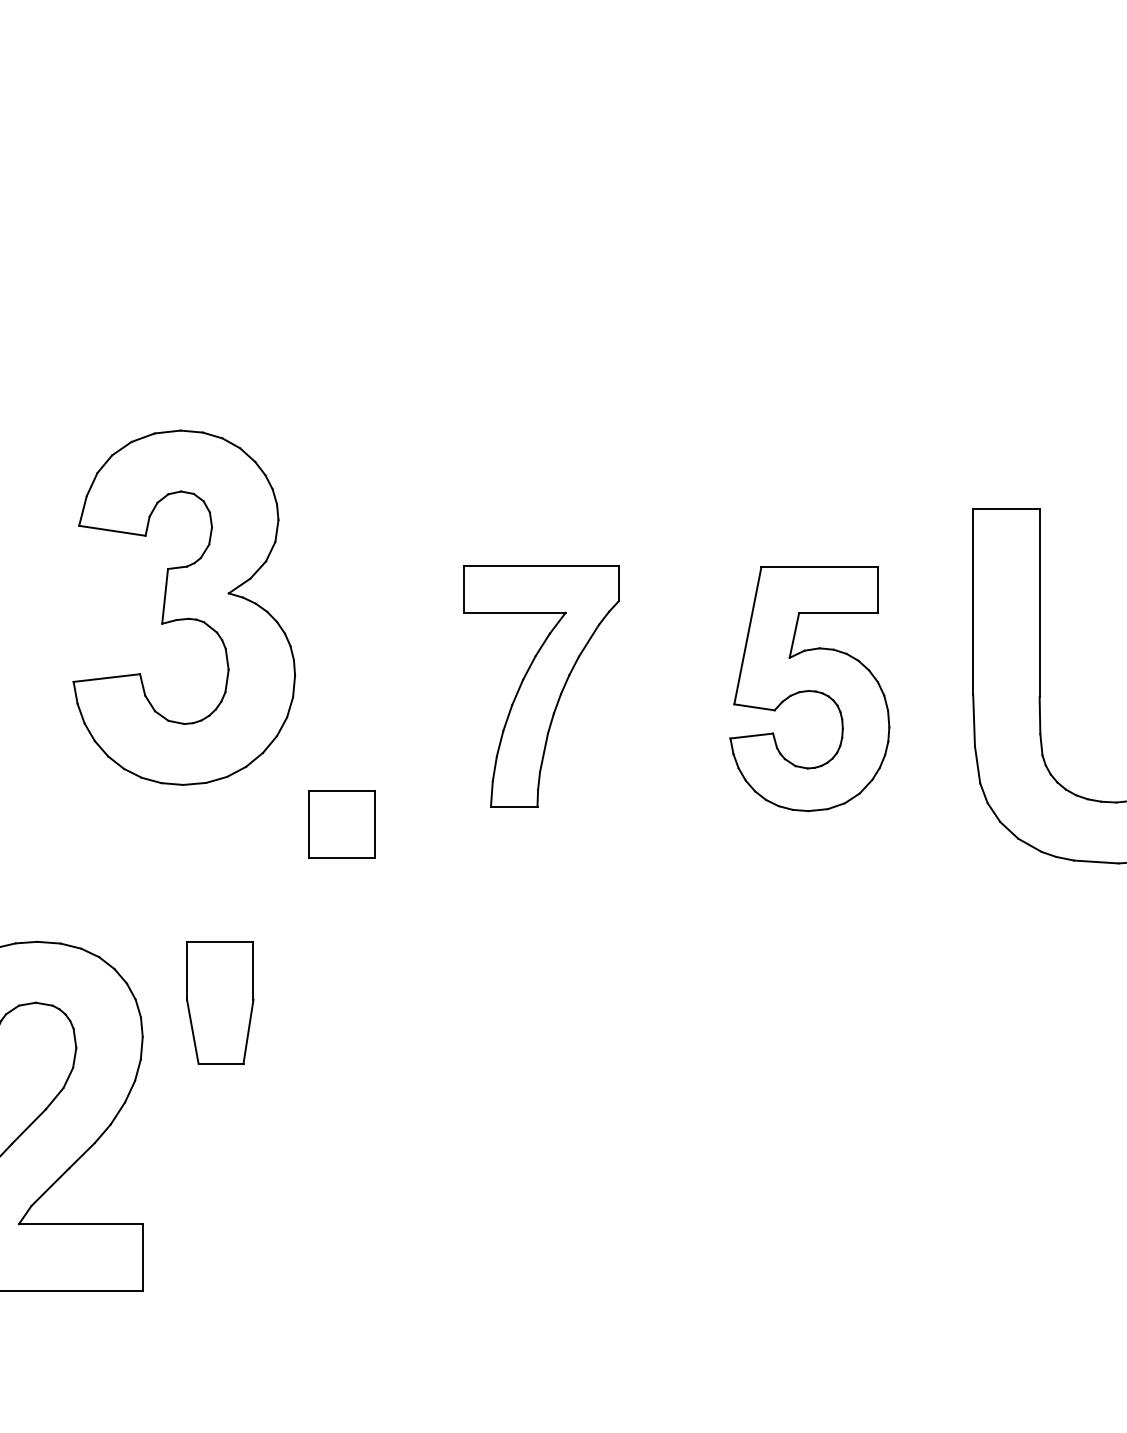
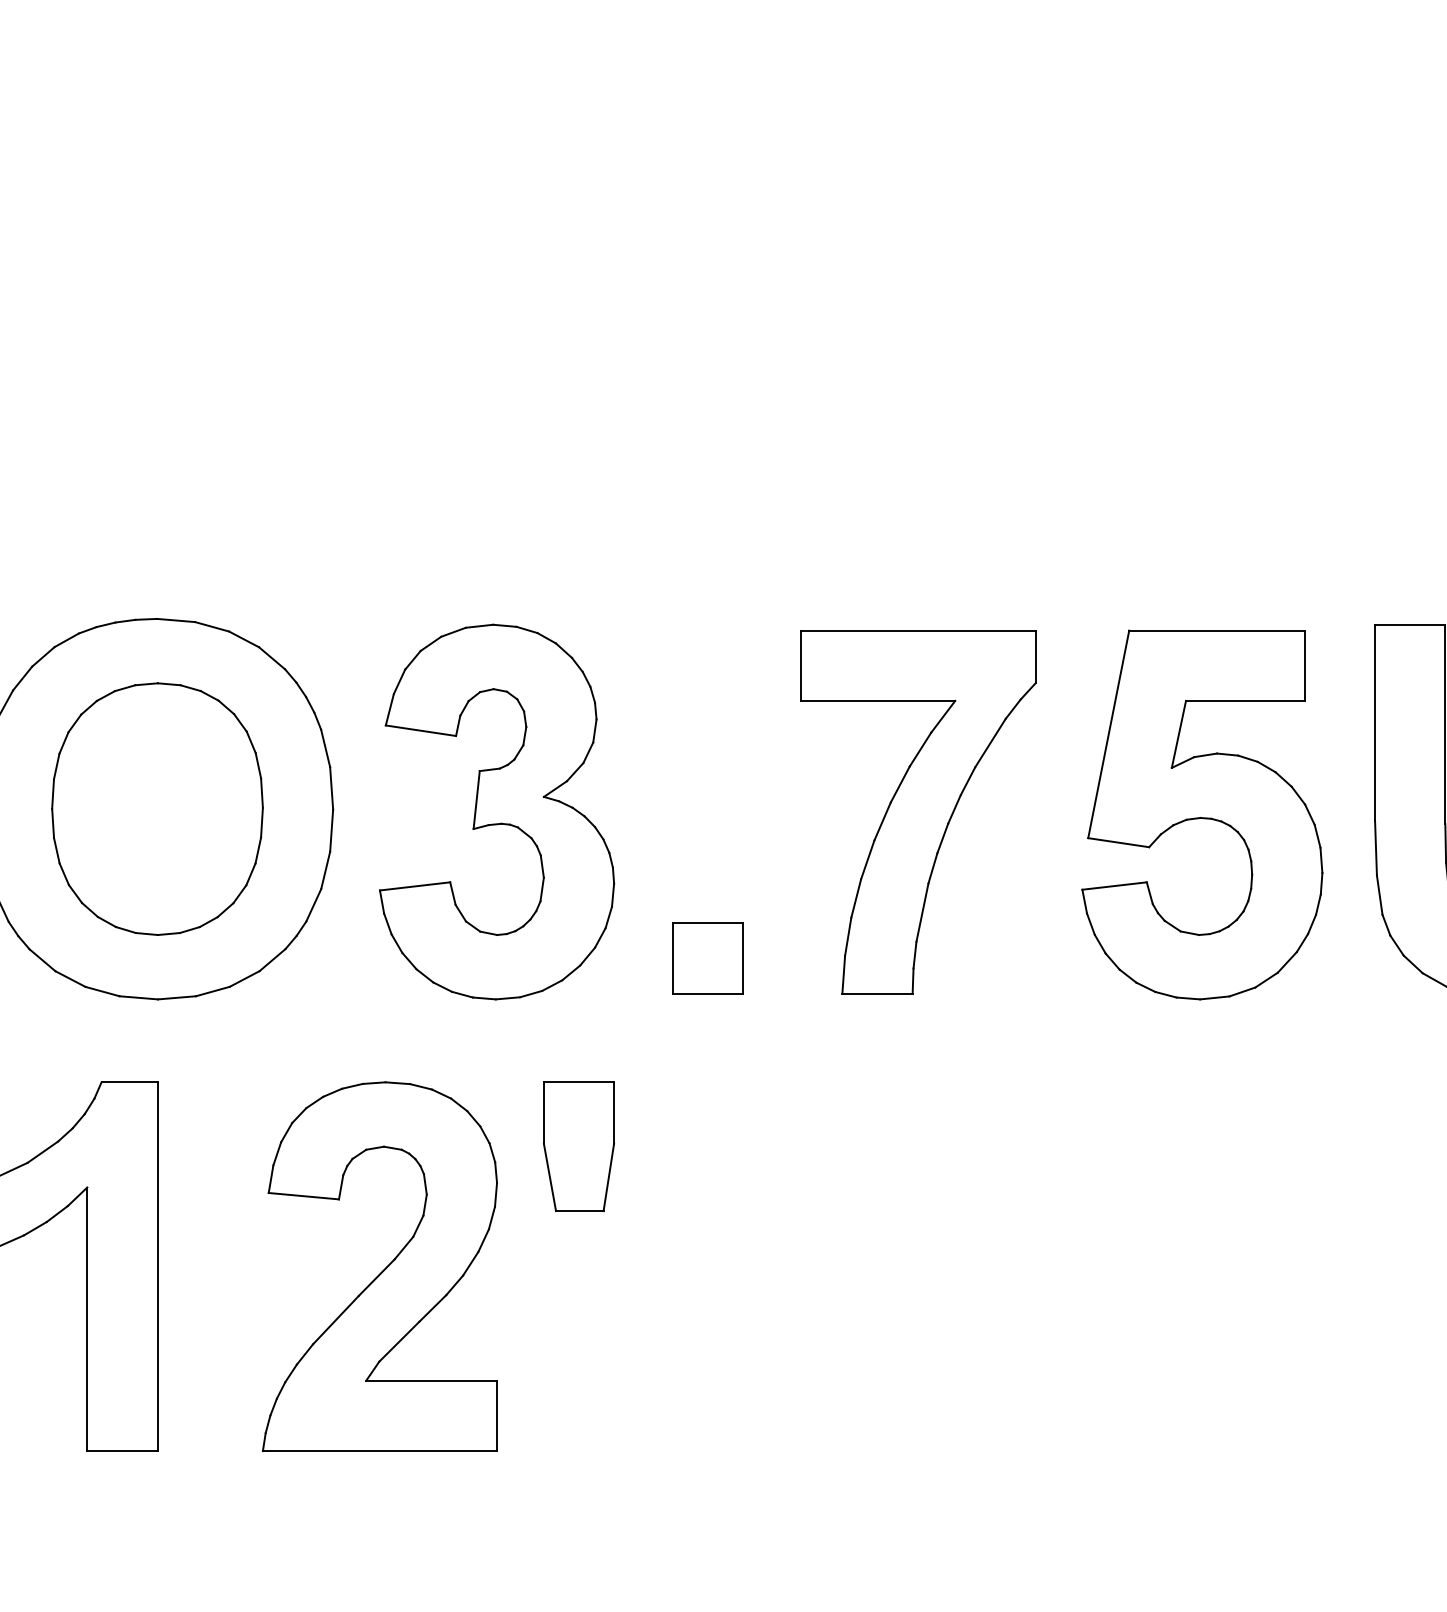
part: (184, 607) -> (497, 811), moved
part: (541, 686) -> (918, 812), size x1.43
part: (809, 688) -> (1202, 814), size x1.43

